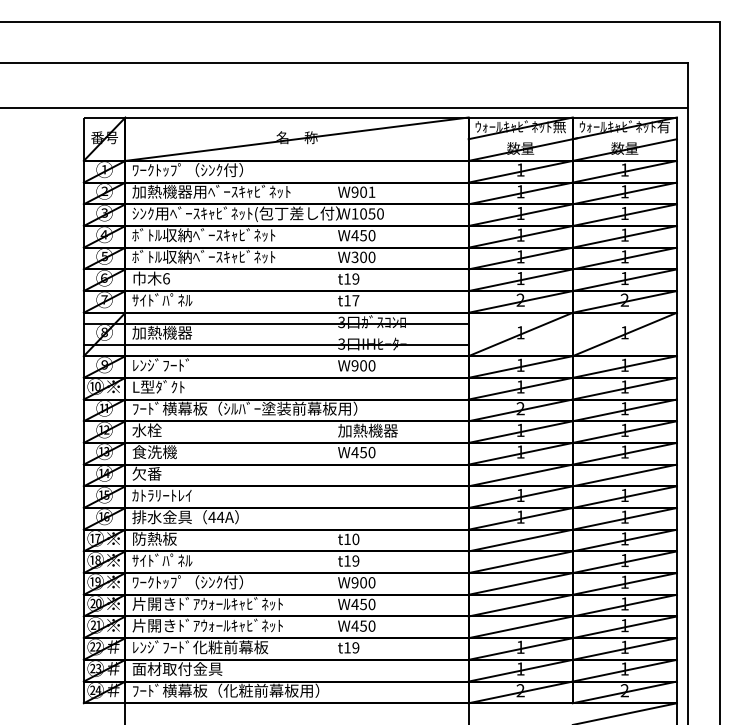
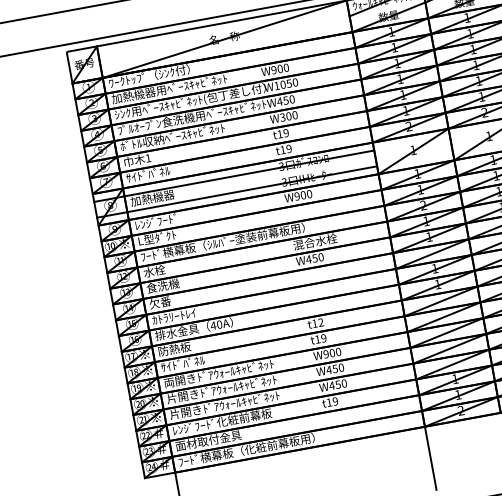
text: (371, 191) -> (285, 67), W901 -> W900
text: (234, 235) -> (192, 117), ﾎﾞﾄﾙ収納ﾍﾞｰｽｷｬﾋﾞﾈｯﾄ -> ﾌﾟﾙｵｰﾌﾟﾝ食洗機用ﾍﾞｰｽｷｬﾋﾞﾈｯﾄ
text: (166, 278) -> (148, 158), 6 -> 1
text: (355, 300) -> (288, 148), t17 -> t19
text: (367, 430) -> (314, 241), 加熱機器 -> 混合水栓
text: (220, 517) -> (219, 324), 44A -> 40A
text: (355, 539) -> (320, 322), t10 -> t12
text: (207, 582) -> (218, 373), ﾜｰｸﾄｯﾌﾟ（ｼﾝｸ付） -> 両開きﾄﾞｱｳｫｰﾙｷｬﾋﾞﾈｯﾄ

